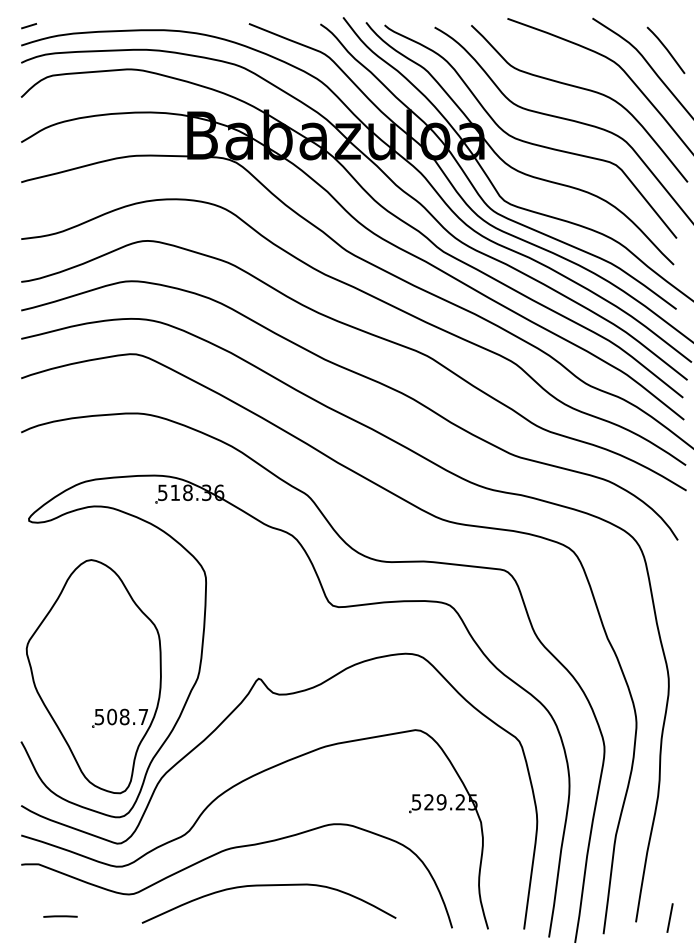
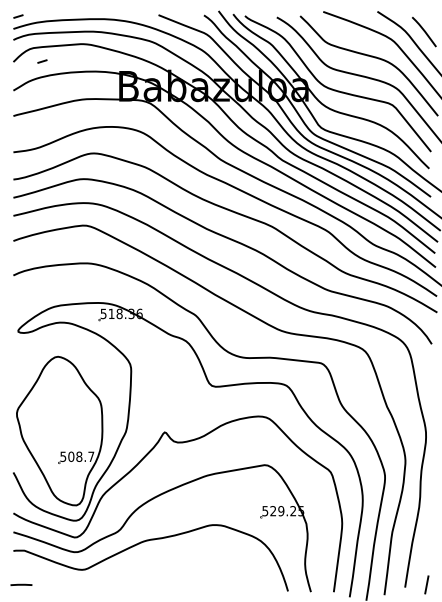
line: (66, 96) -> (42, 61), added
curve: (269, 886) -> (171, 564), removed
line: (60, 915) -> (21, 584), moved

